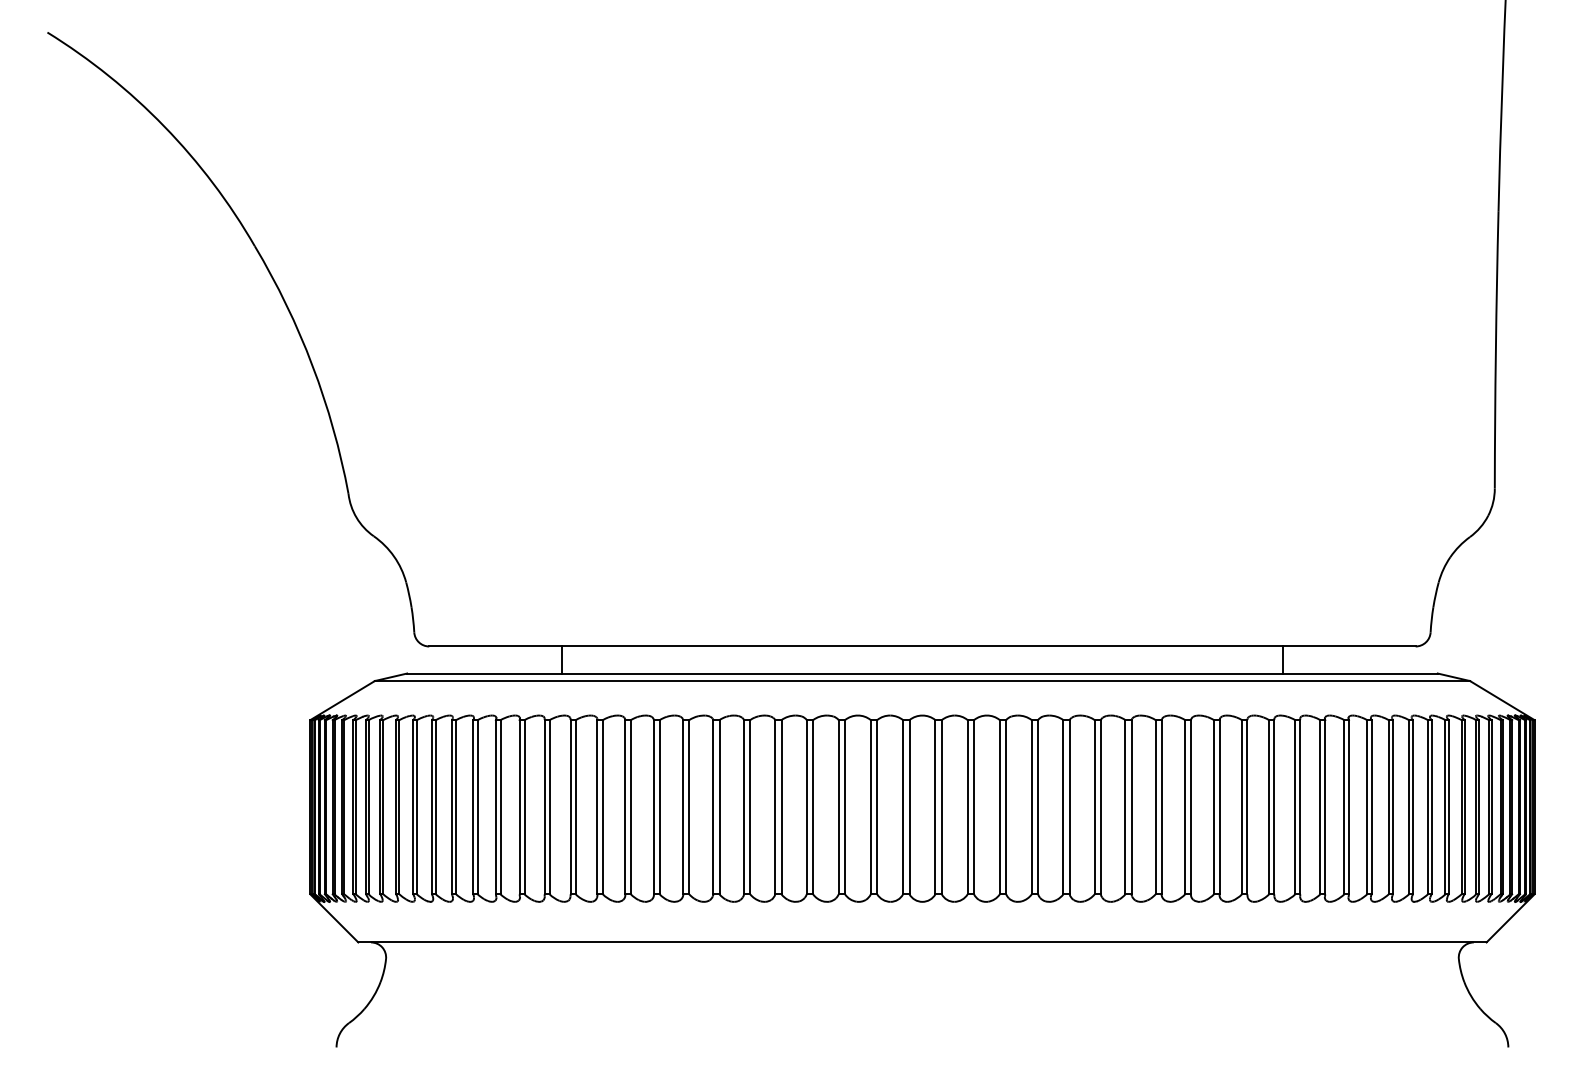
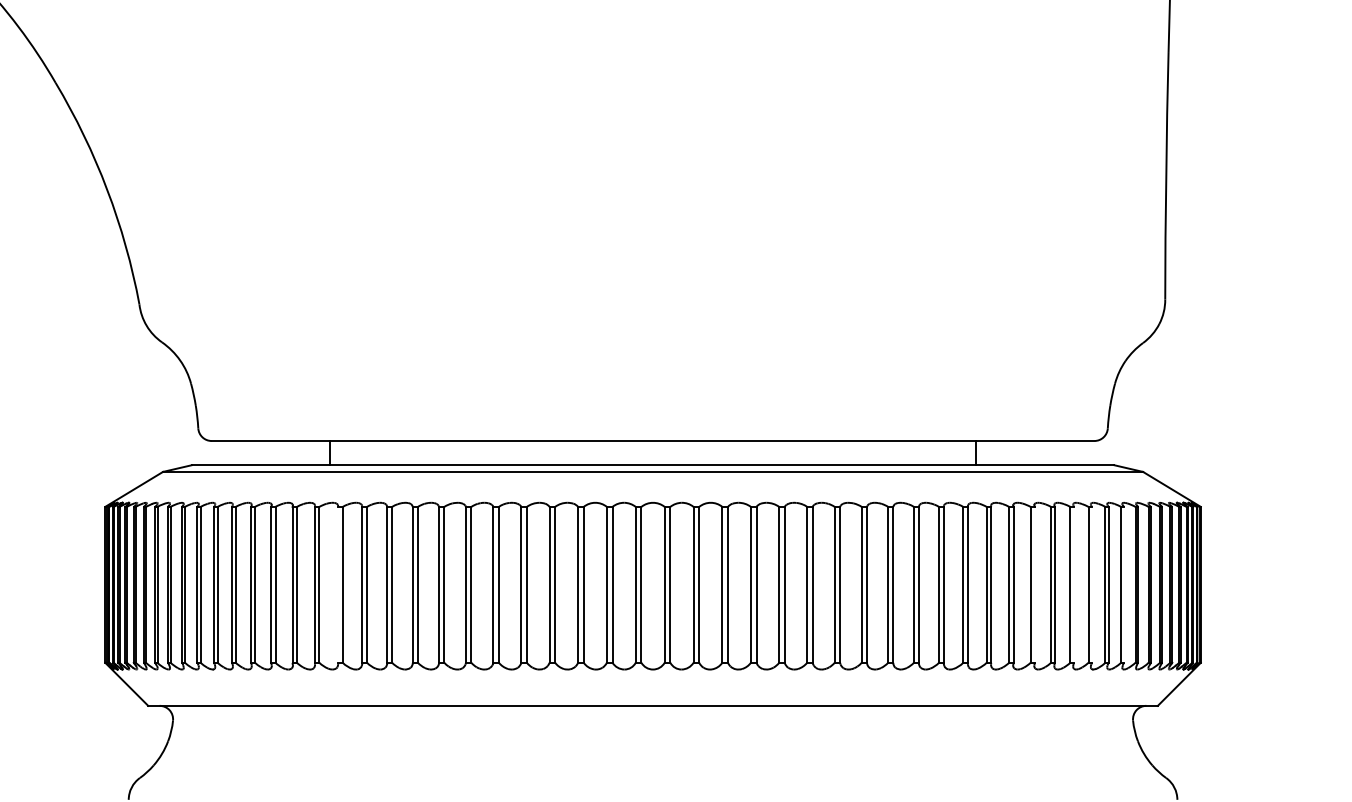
line: (570, 807) -> (338, 585), removed
line: (1349, 807) -> (1035, 585), removed
line: (1392, 807) -> (1073, 585), removed
line: (1412, 807) -> (1091, 585), removed
line: (1448, 807) -> (1123, 585), removed

